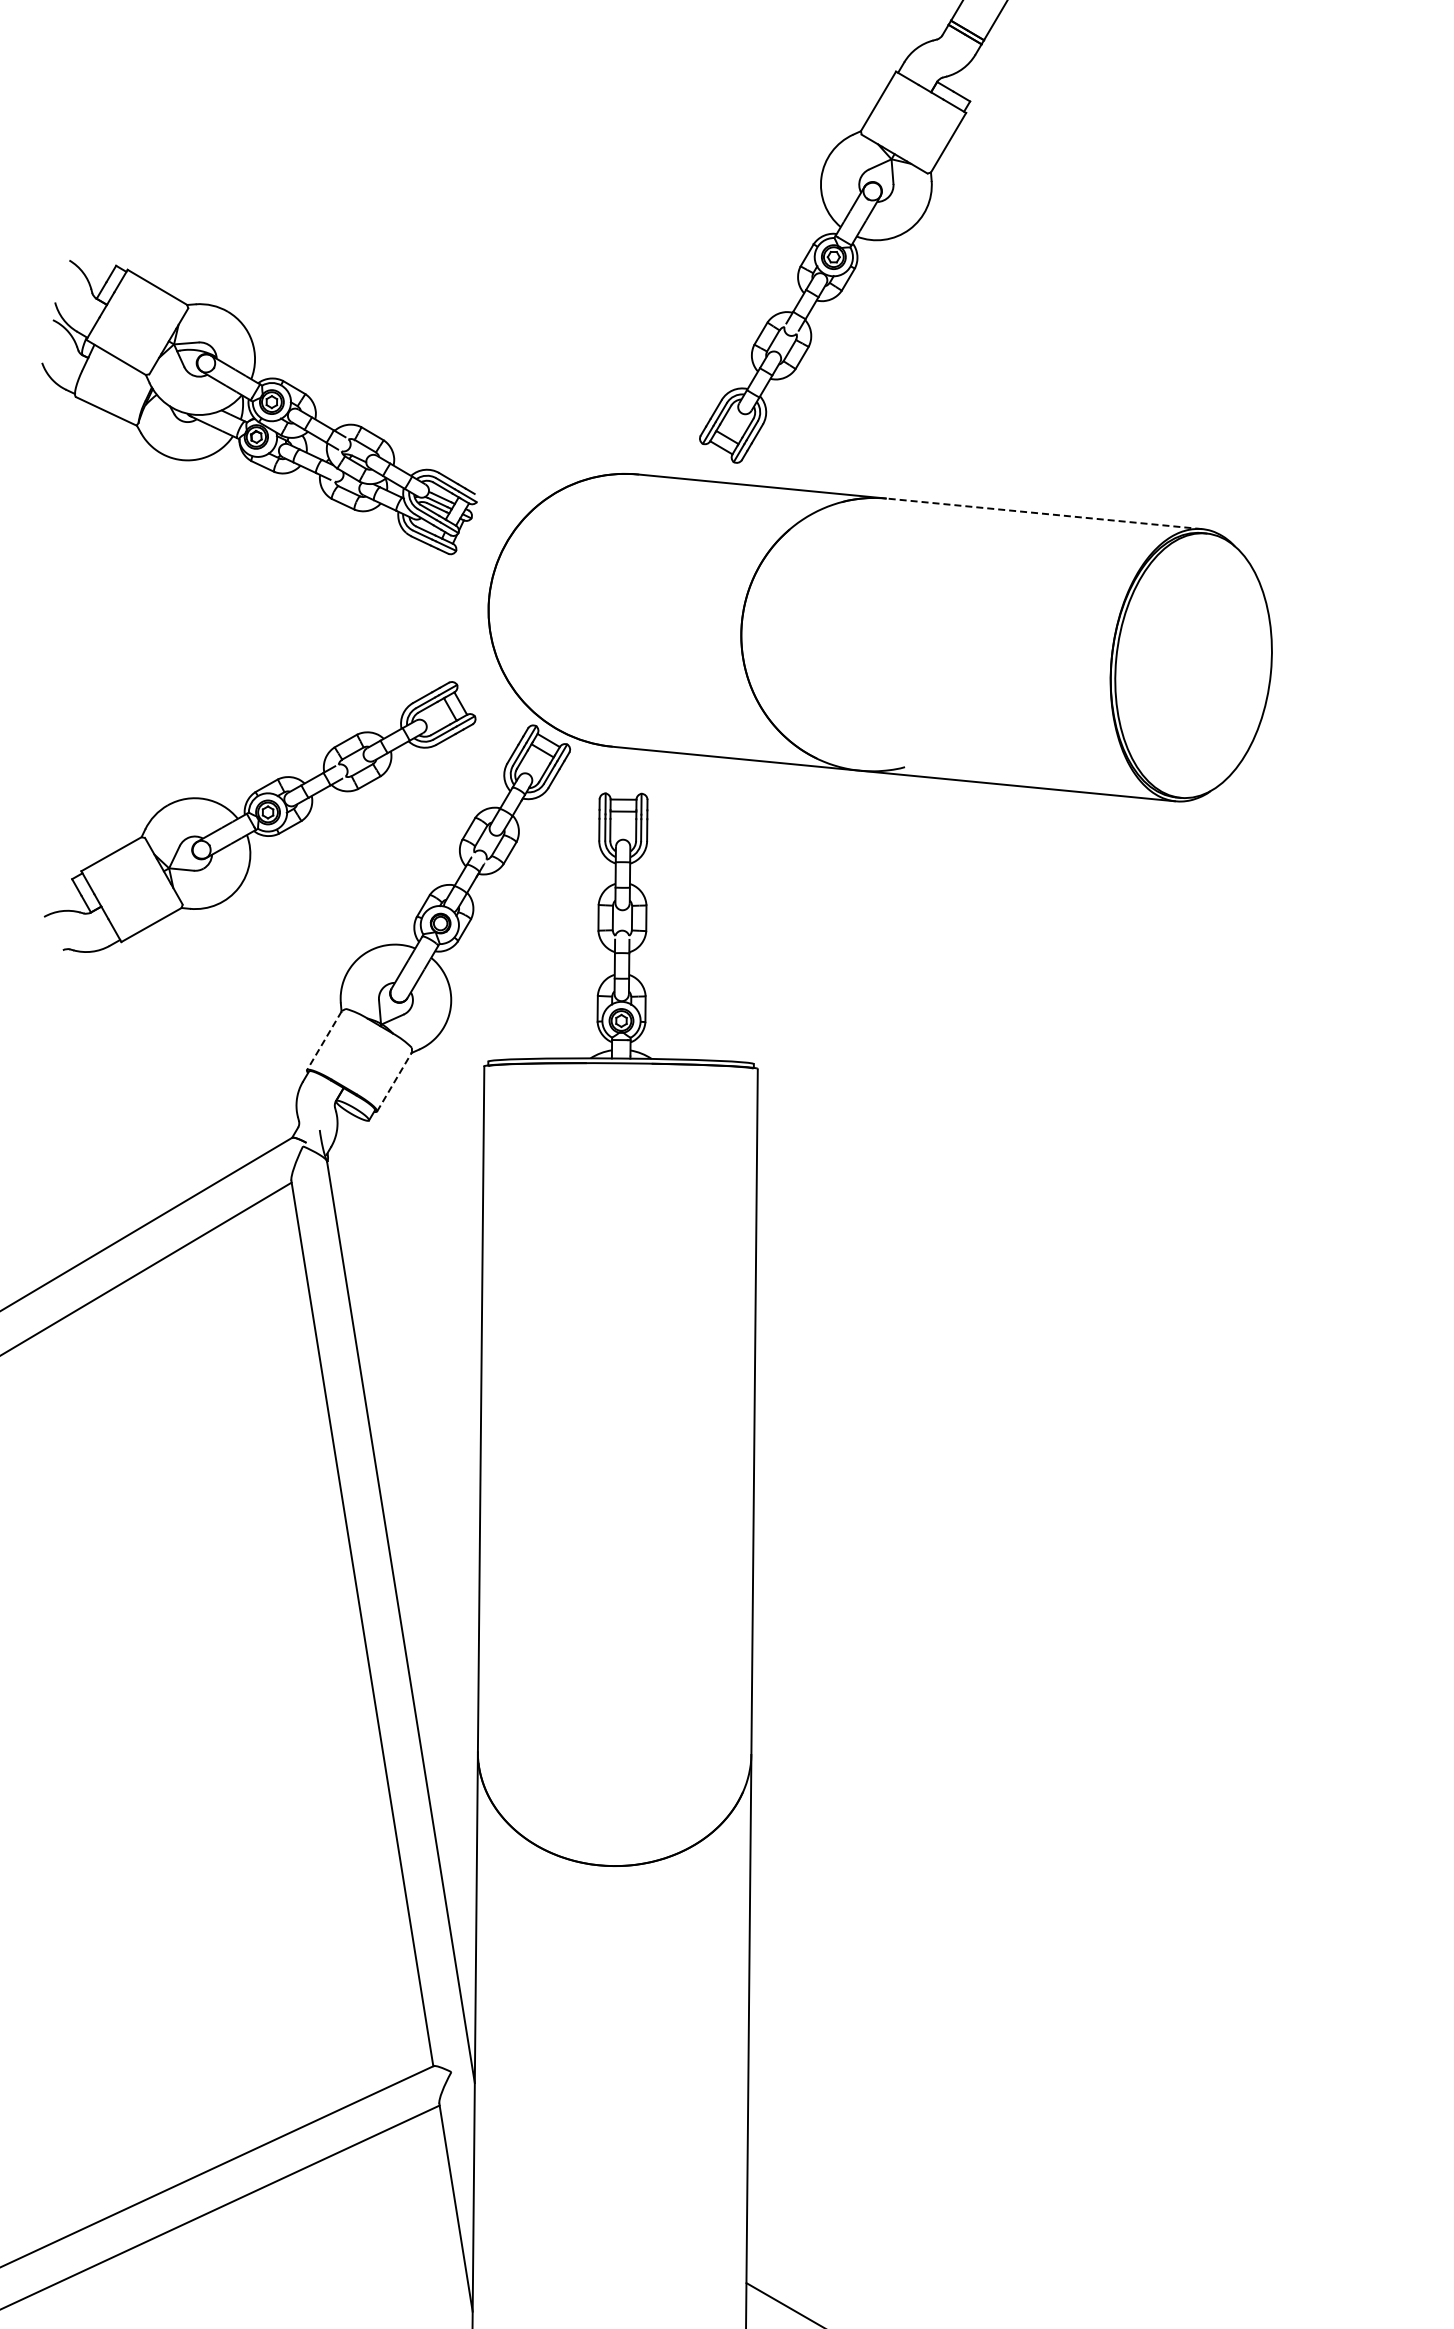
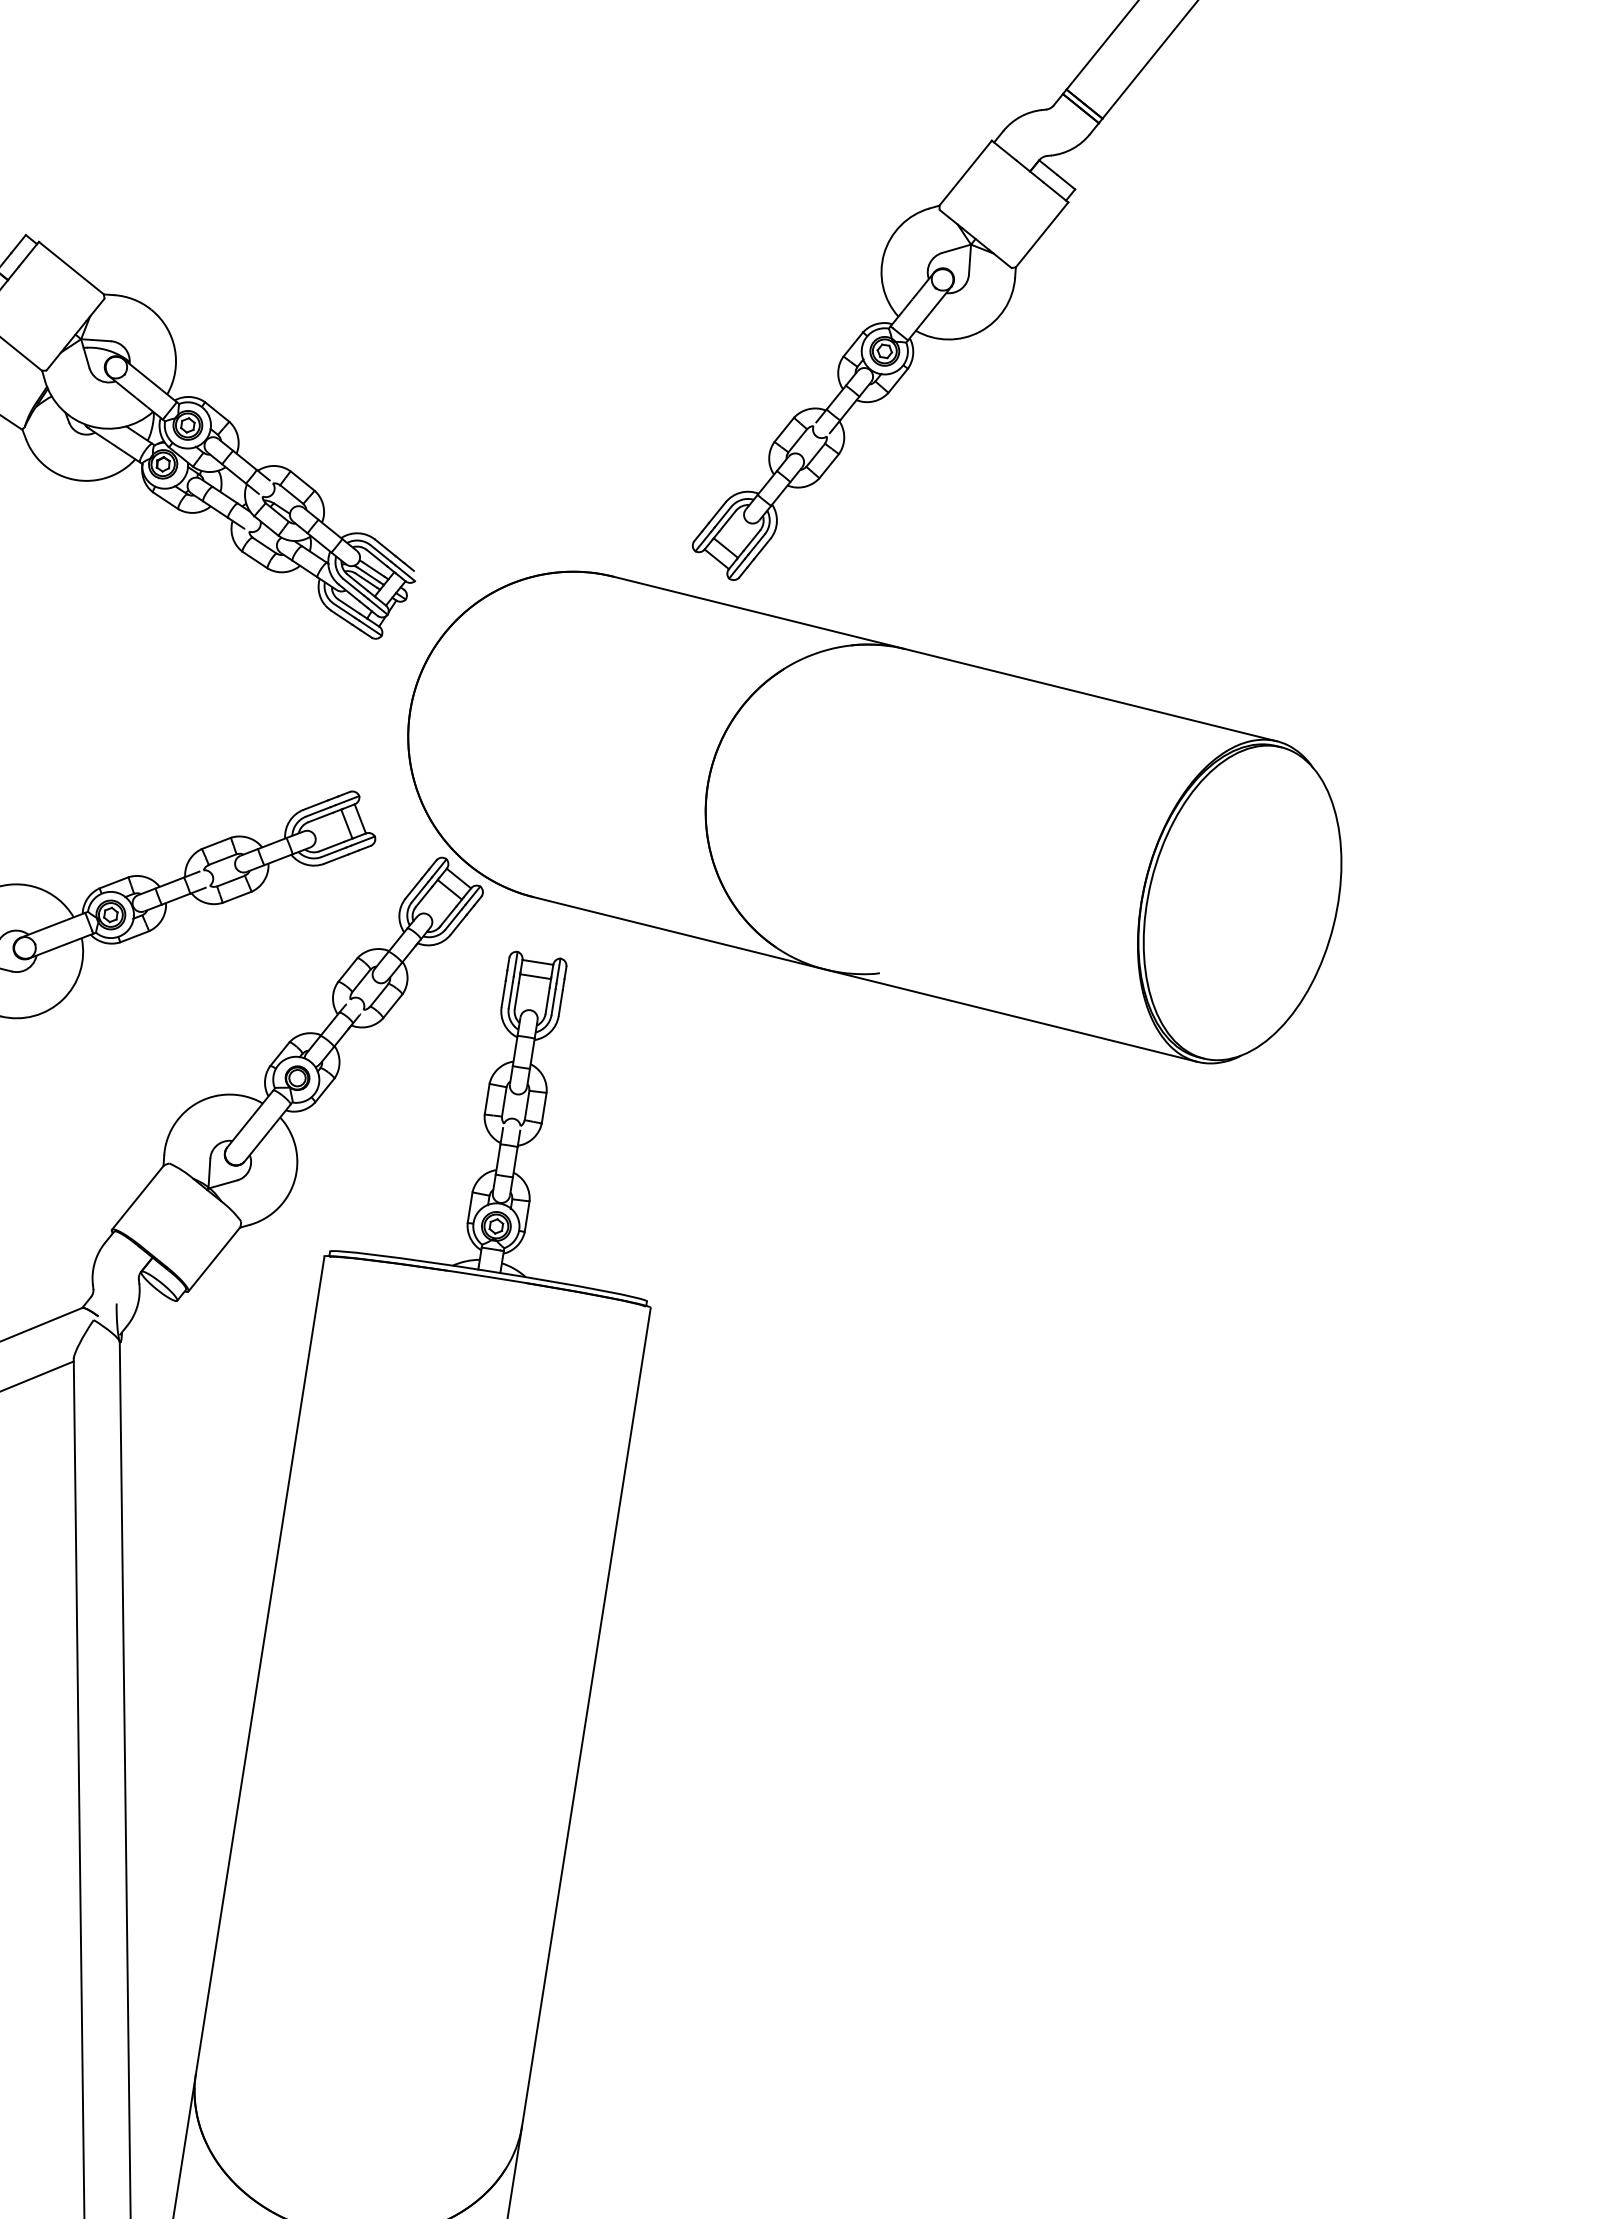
line: (1044, 513) -> (1091, 694), dashed -> solid
line: (324, 1041) -> (137, 1198), dashed -> solid
line: (394, 1081) -> (214, 1258), dashed -> solid

